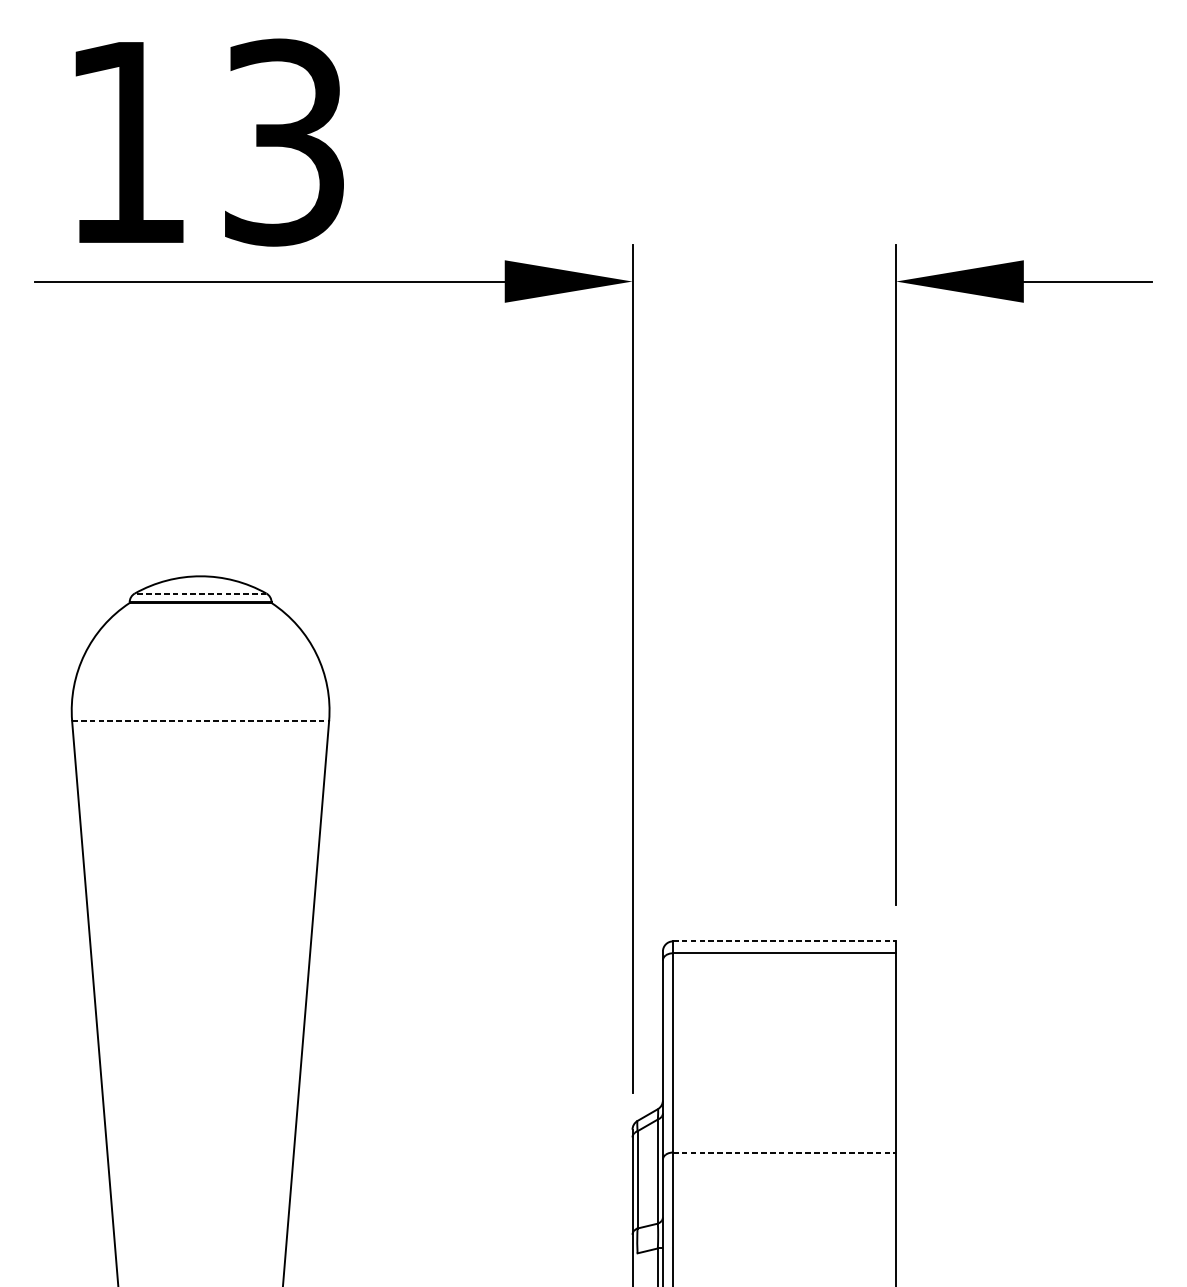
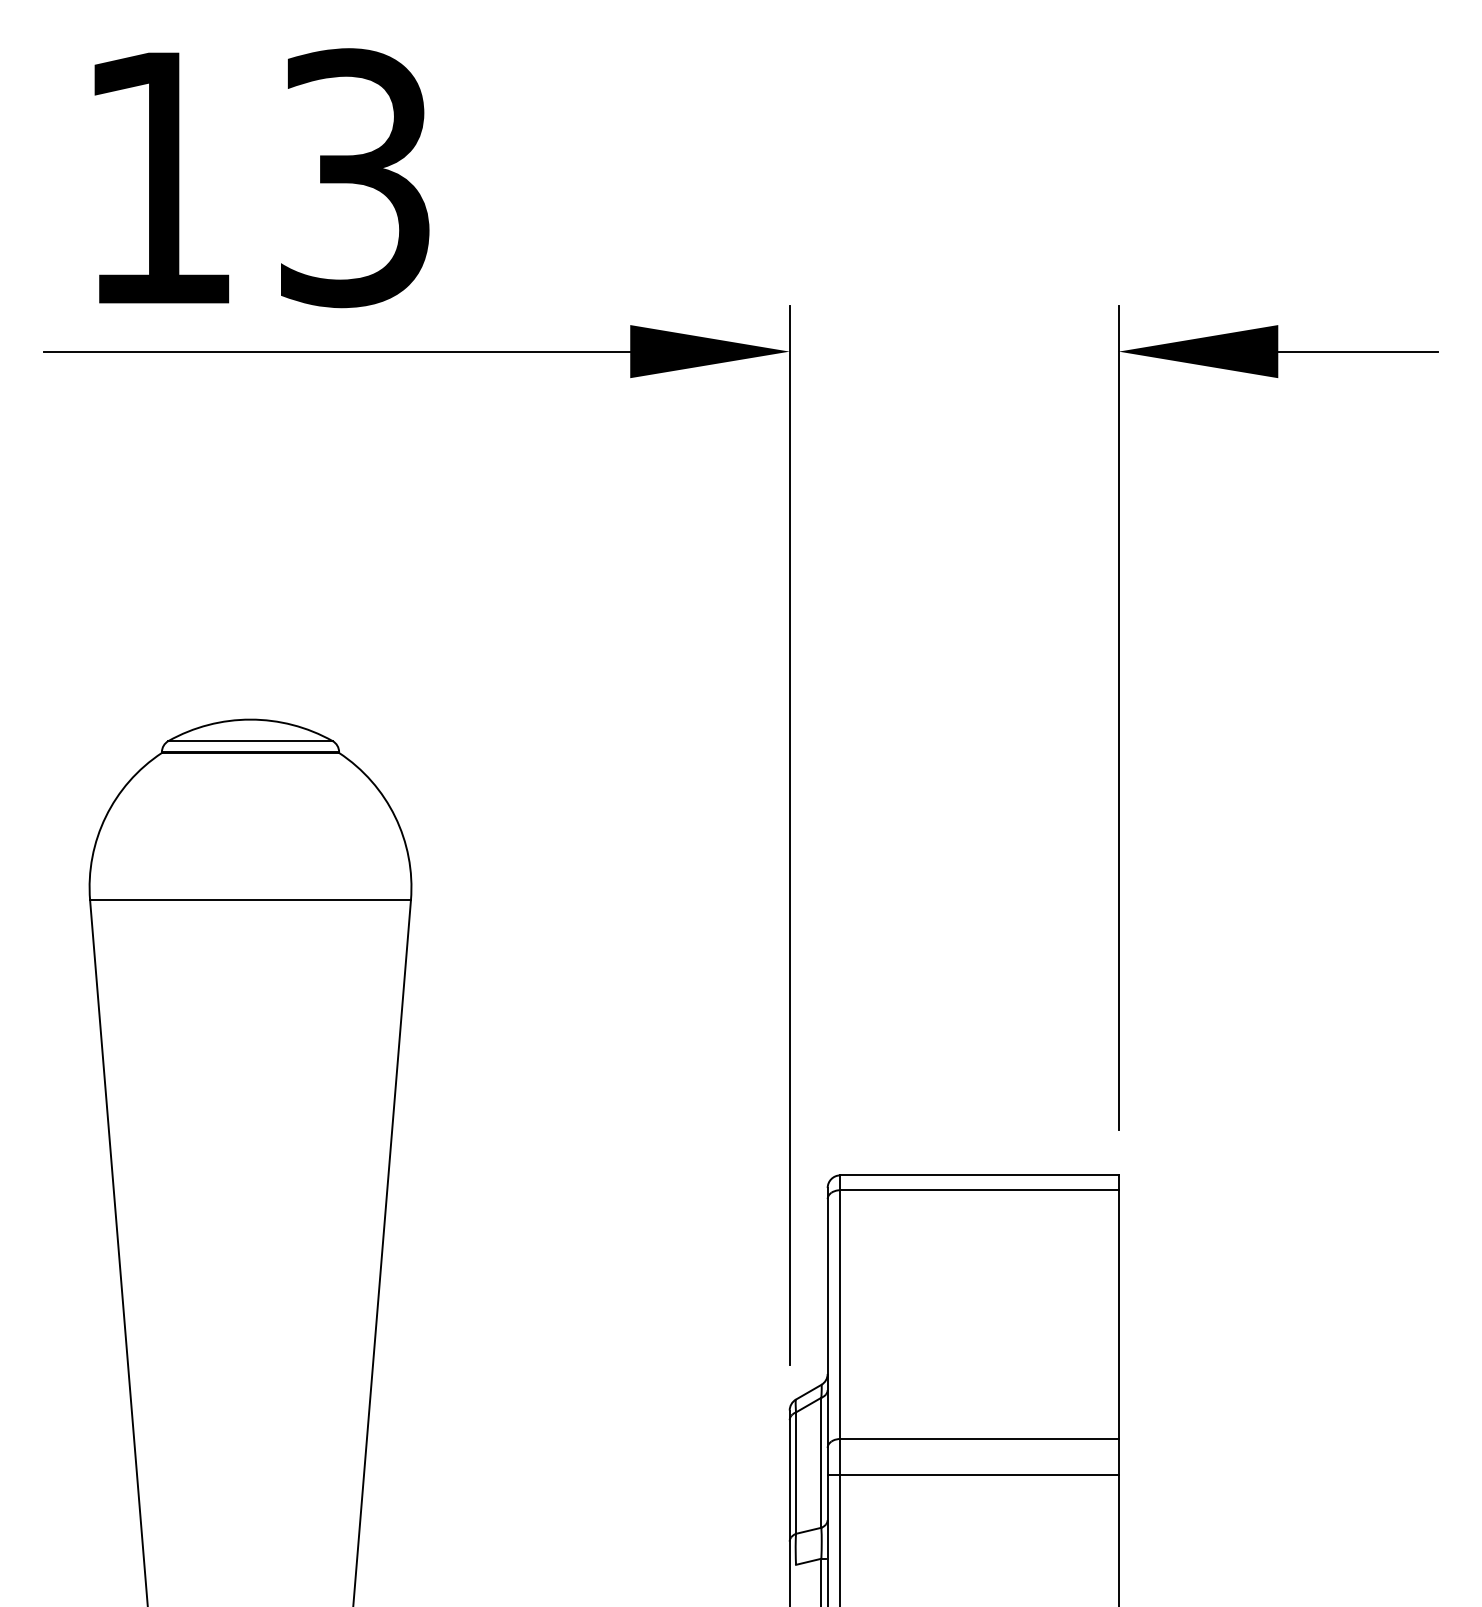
line: (200, 593) -> (250, 741), dashed -> solid
line: (201, 721) -> (251, 900), dashed -> solid
line: (785, 941) -> (980, 1175), dashed -> solid
line: (785, 1152) -> (980, 1438), dashed -> solid
line: (778, 1180) -> (972, 1474), added

